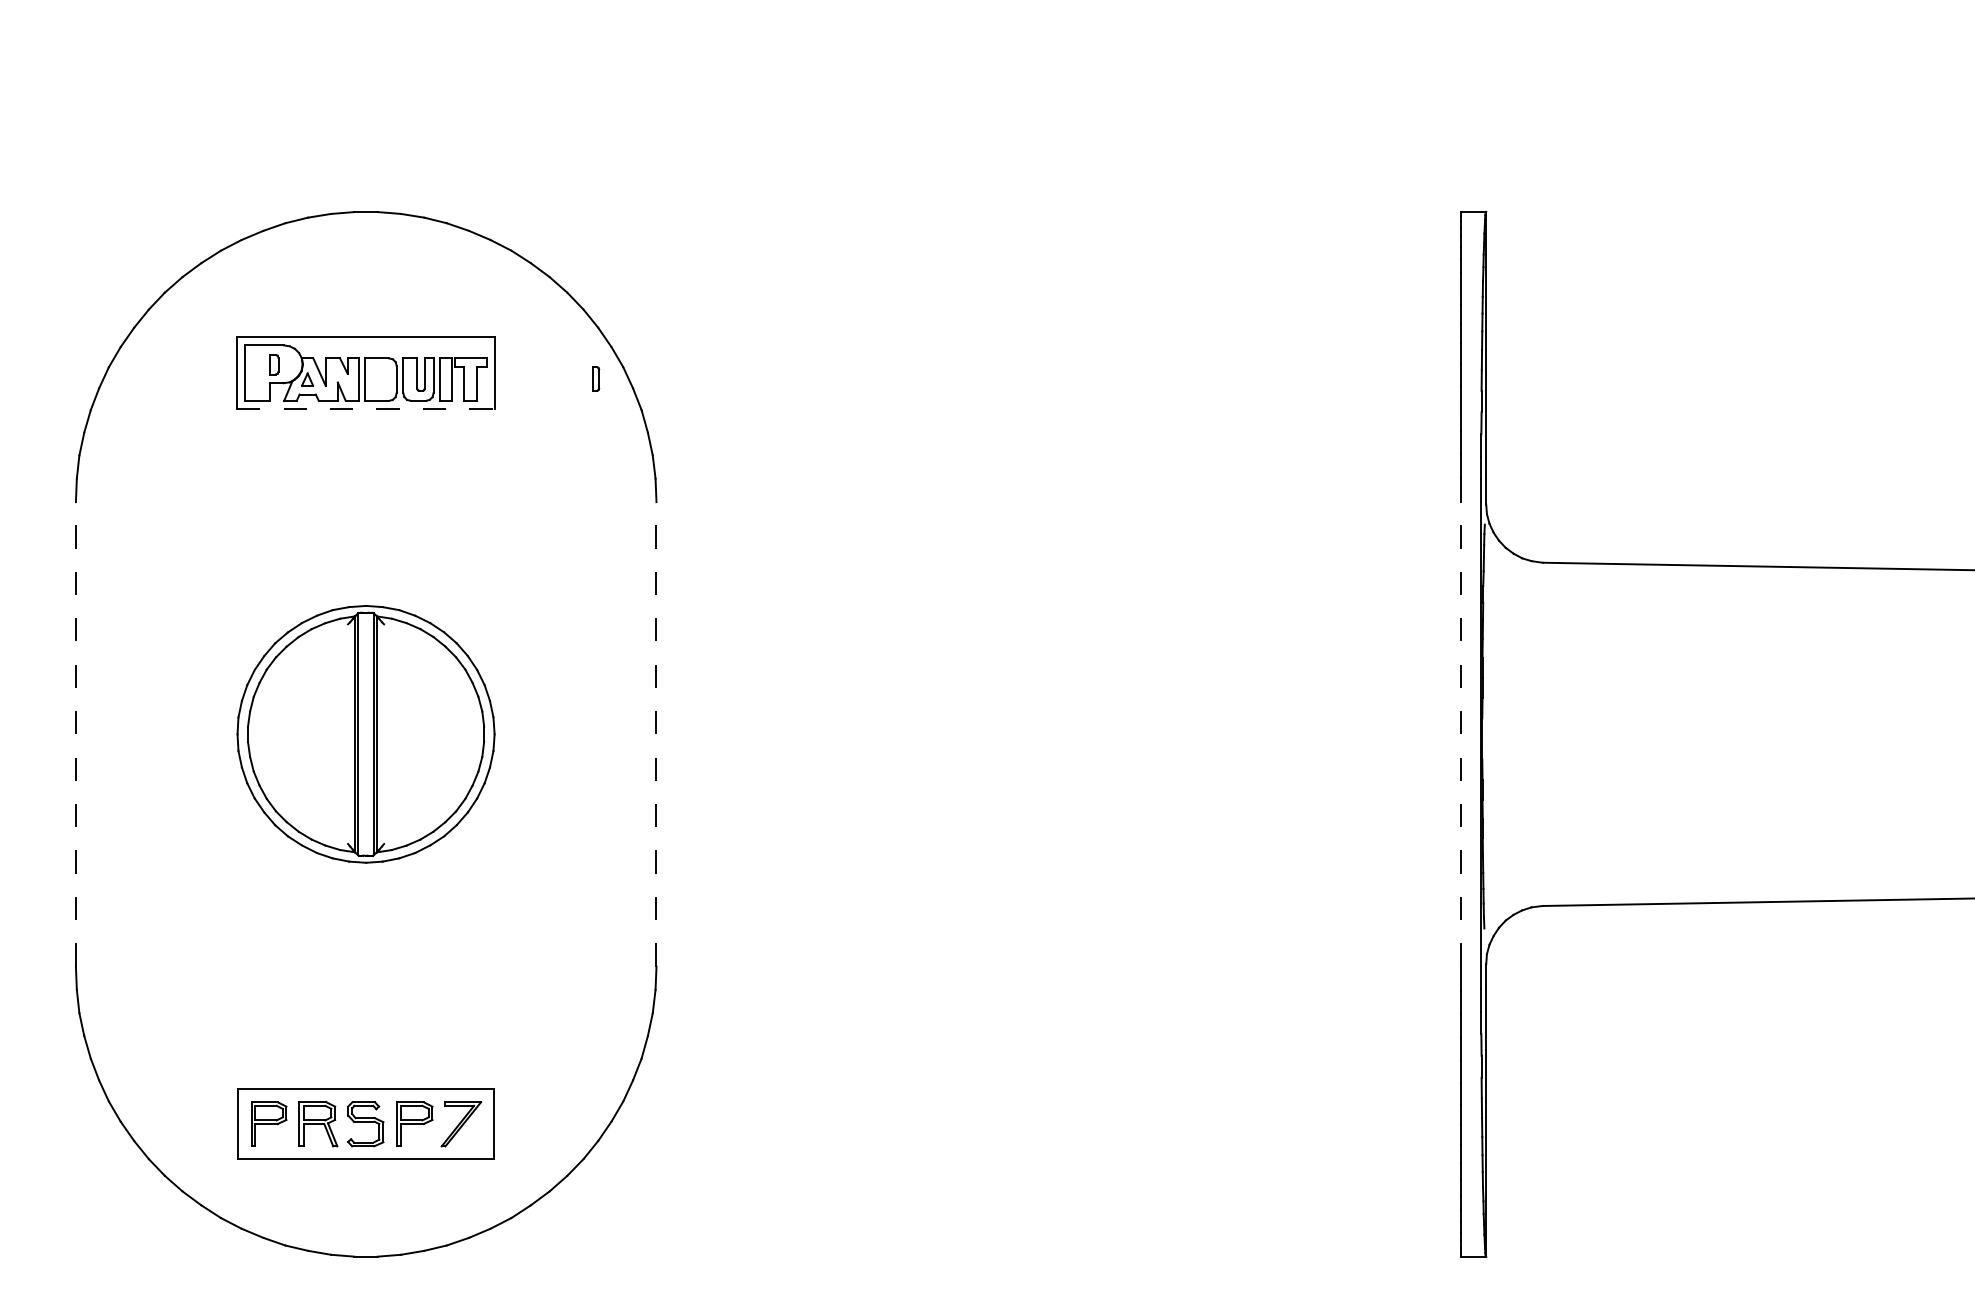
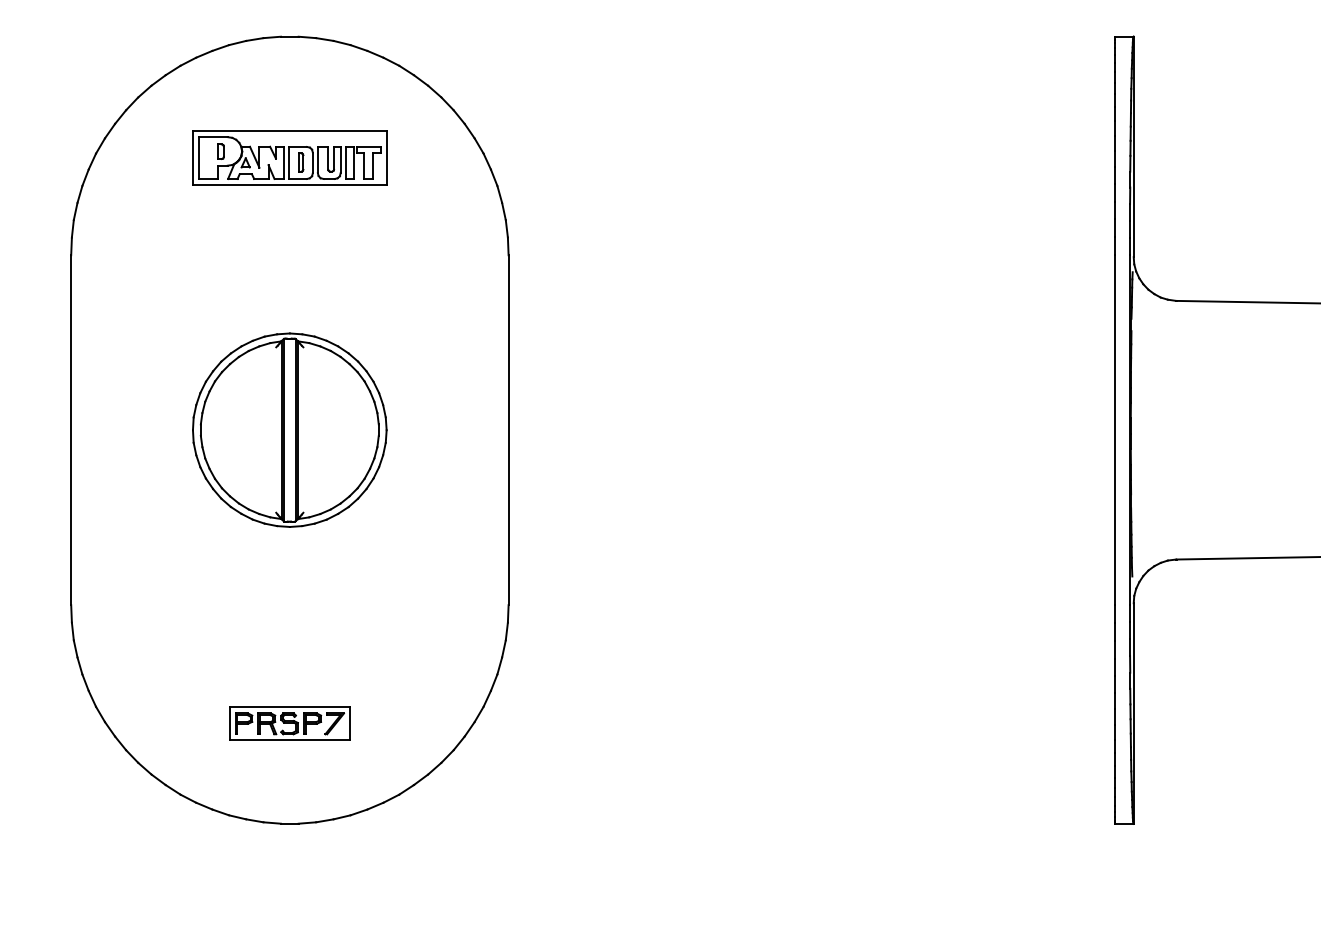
part: (596, 378) -> (301, 162), moved
line: (365, 408) -> (289, 184), dashed -> solid
line: (75, 733) -> (70, 429), dashed -> solid
line: (656, 733) -> (508, 429), dashed -> solid
line: (1460, 733) -> (1114, 429), dashed -> solid
part: (365, 1123) -> (289, 723), size x0.62

